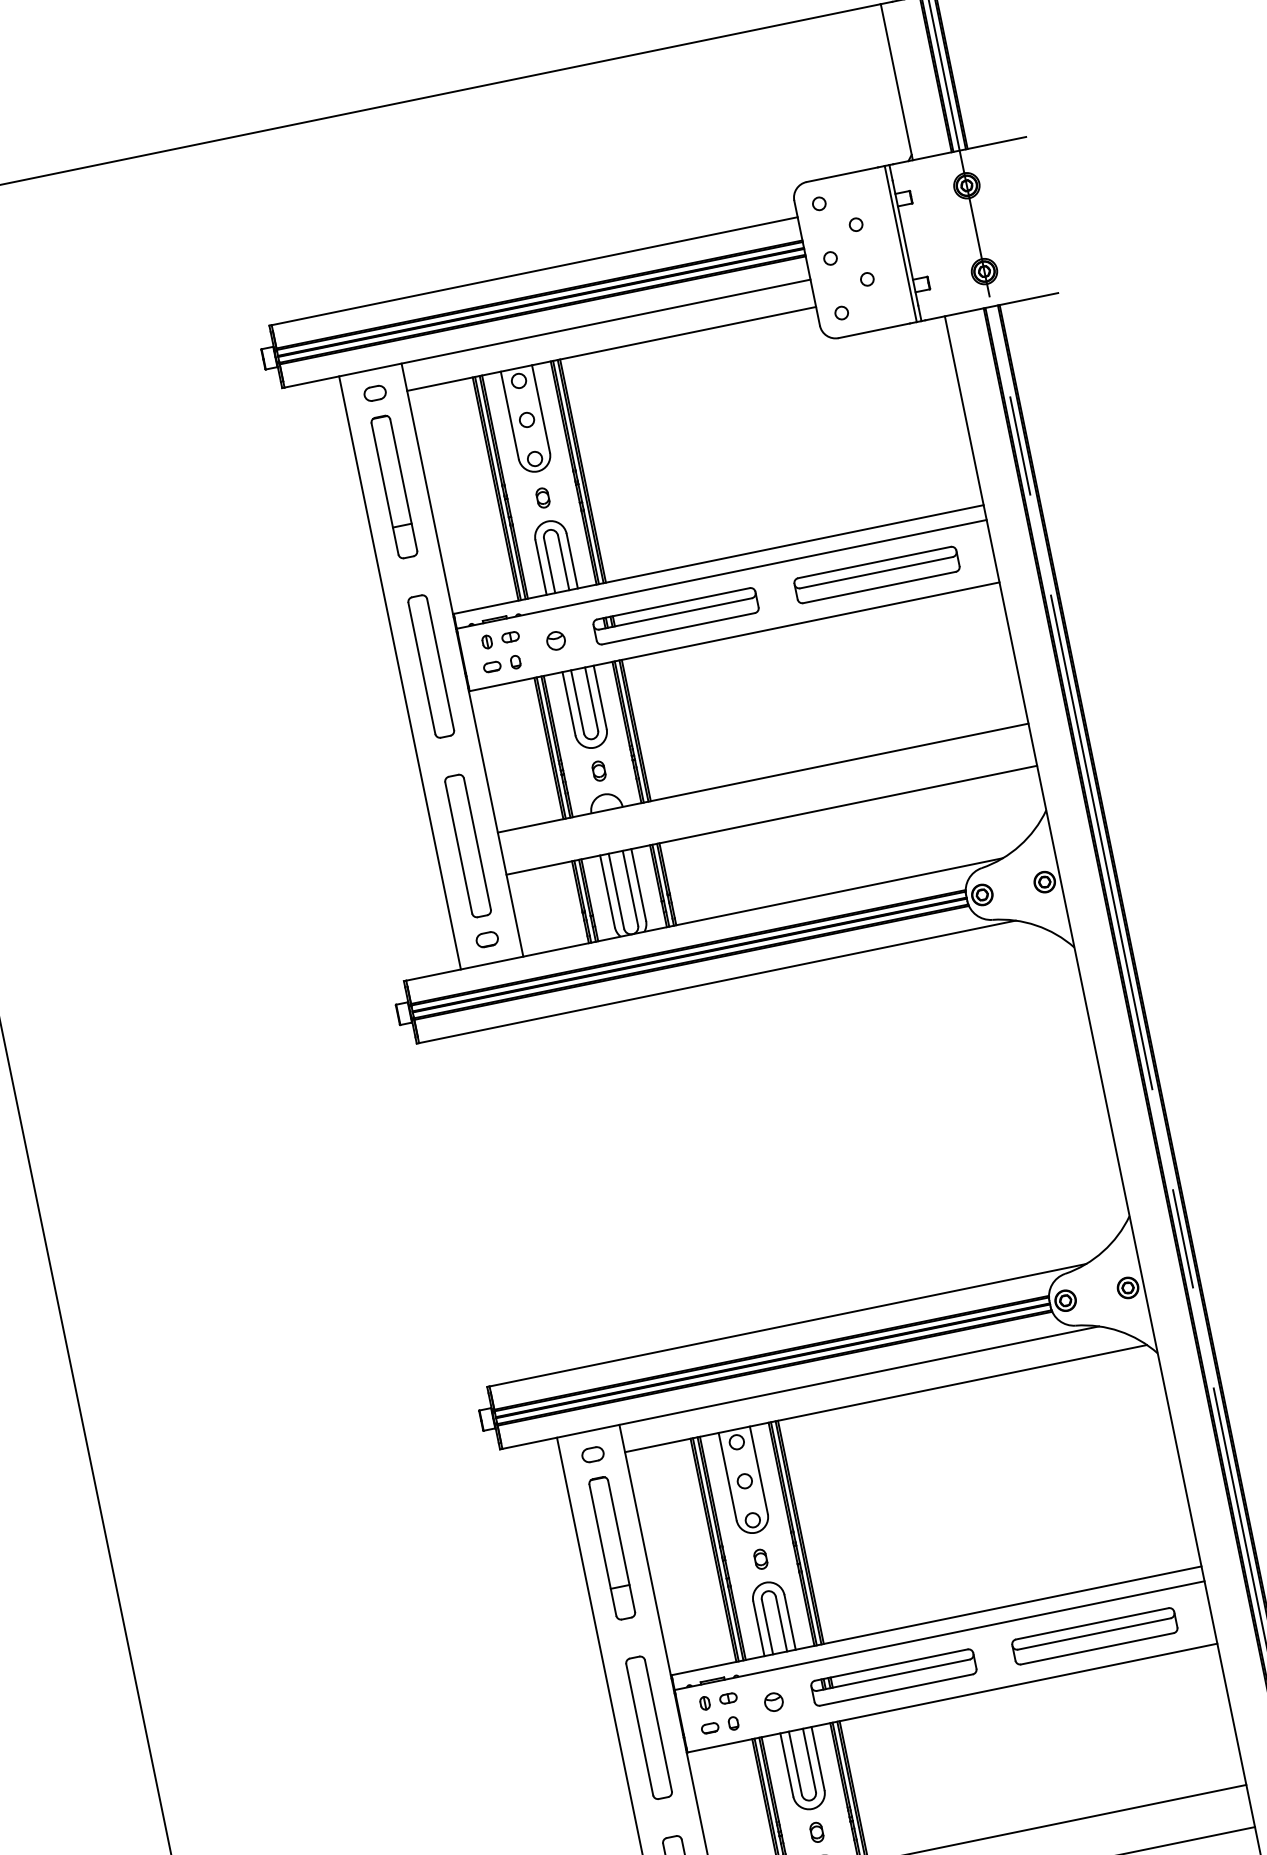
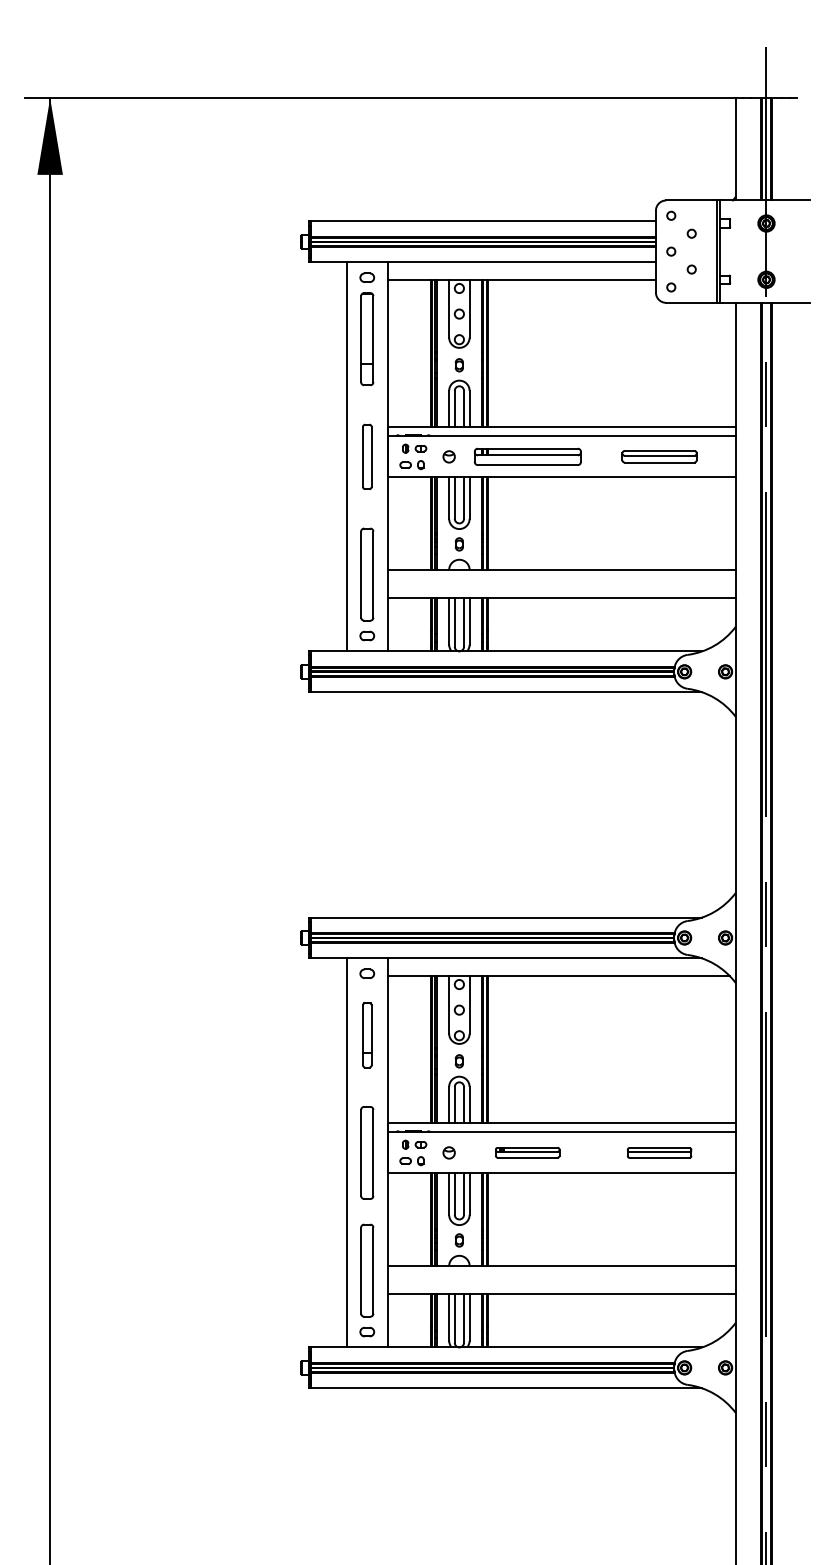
part: (876, 574) -> (659, 456), size x0.7
part: (431, 665) -> (367, 456), size x0.7
part: (612, 1548) -> (367, 1035), size x0.7
part: (1094, 1635) -> (659, 1152), size x0.6
part: (893, 1676) -> (527, 1152), size x0.6

